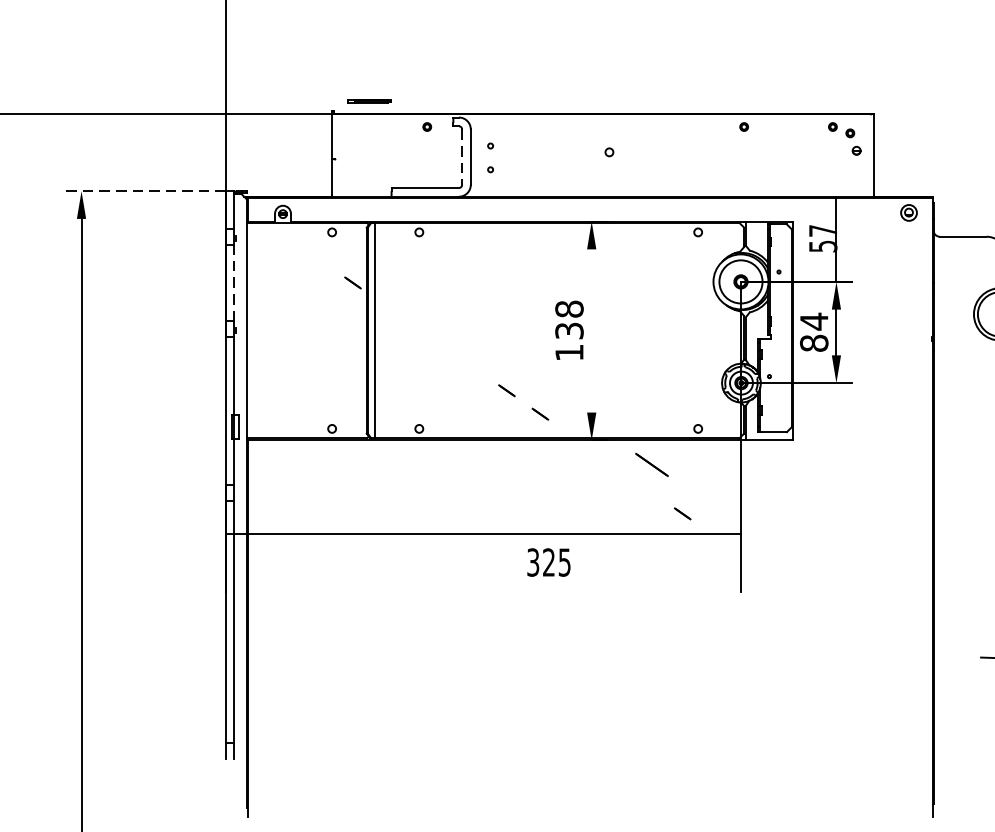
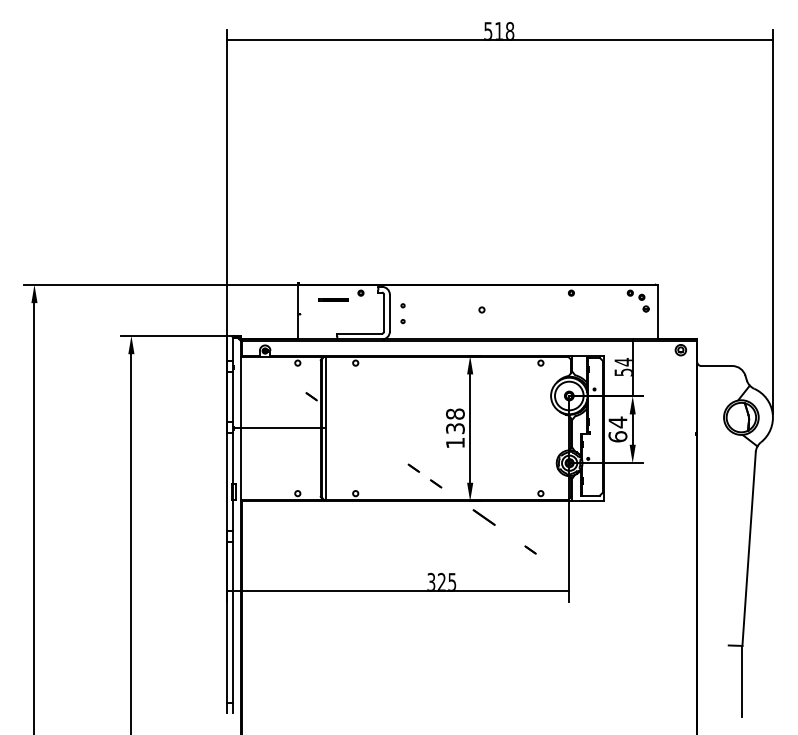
line: (369, 100) -> (333, 299), moved
line: (462, 157) -> (384, 313), dashed -> solid
line: (144, 190) -> (173, 335), dashed -> solid
text: (821, 231) -> (622, 362), 57 -> 54
line: (233, 282) -> (232, 396), dashed -> solid
line: (304, 330) -> (279, 428), added
line: (592, 330) -> (470, 428), added
text: (813, 342) -> (617, 436), 84 -> 64
line: (650, 464) -> (483, 517), moved
line: (483, 534) -> (398, 591), moved

